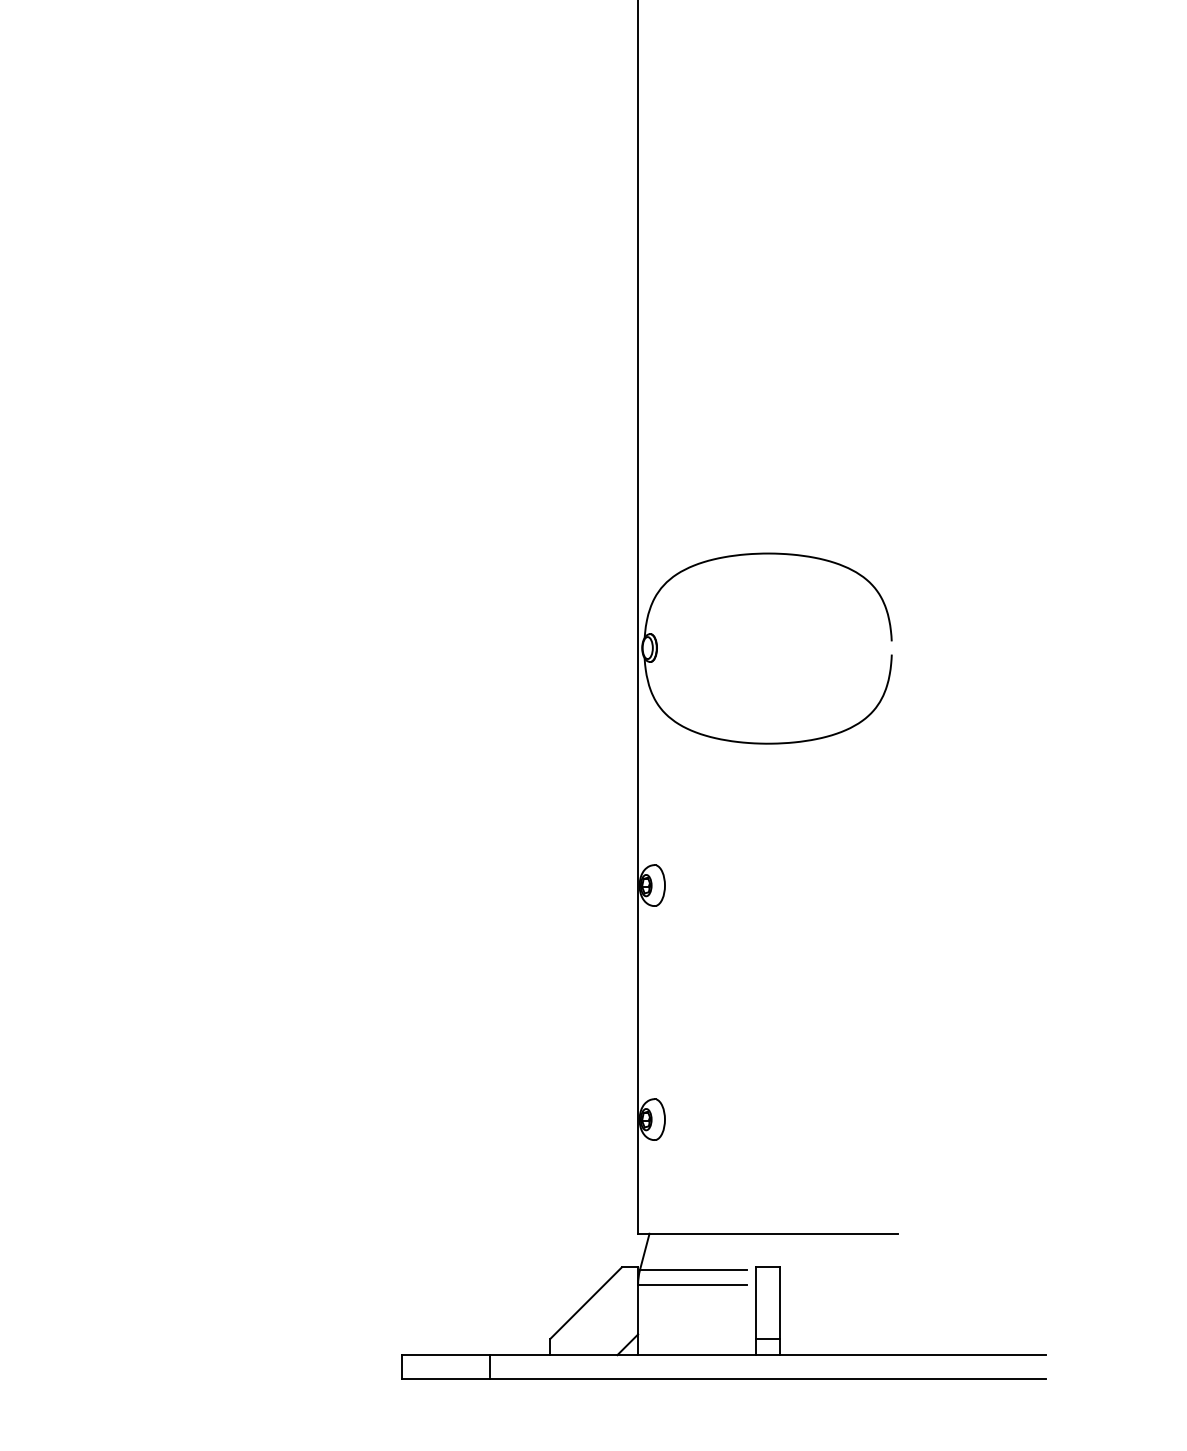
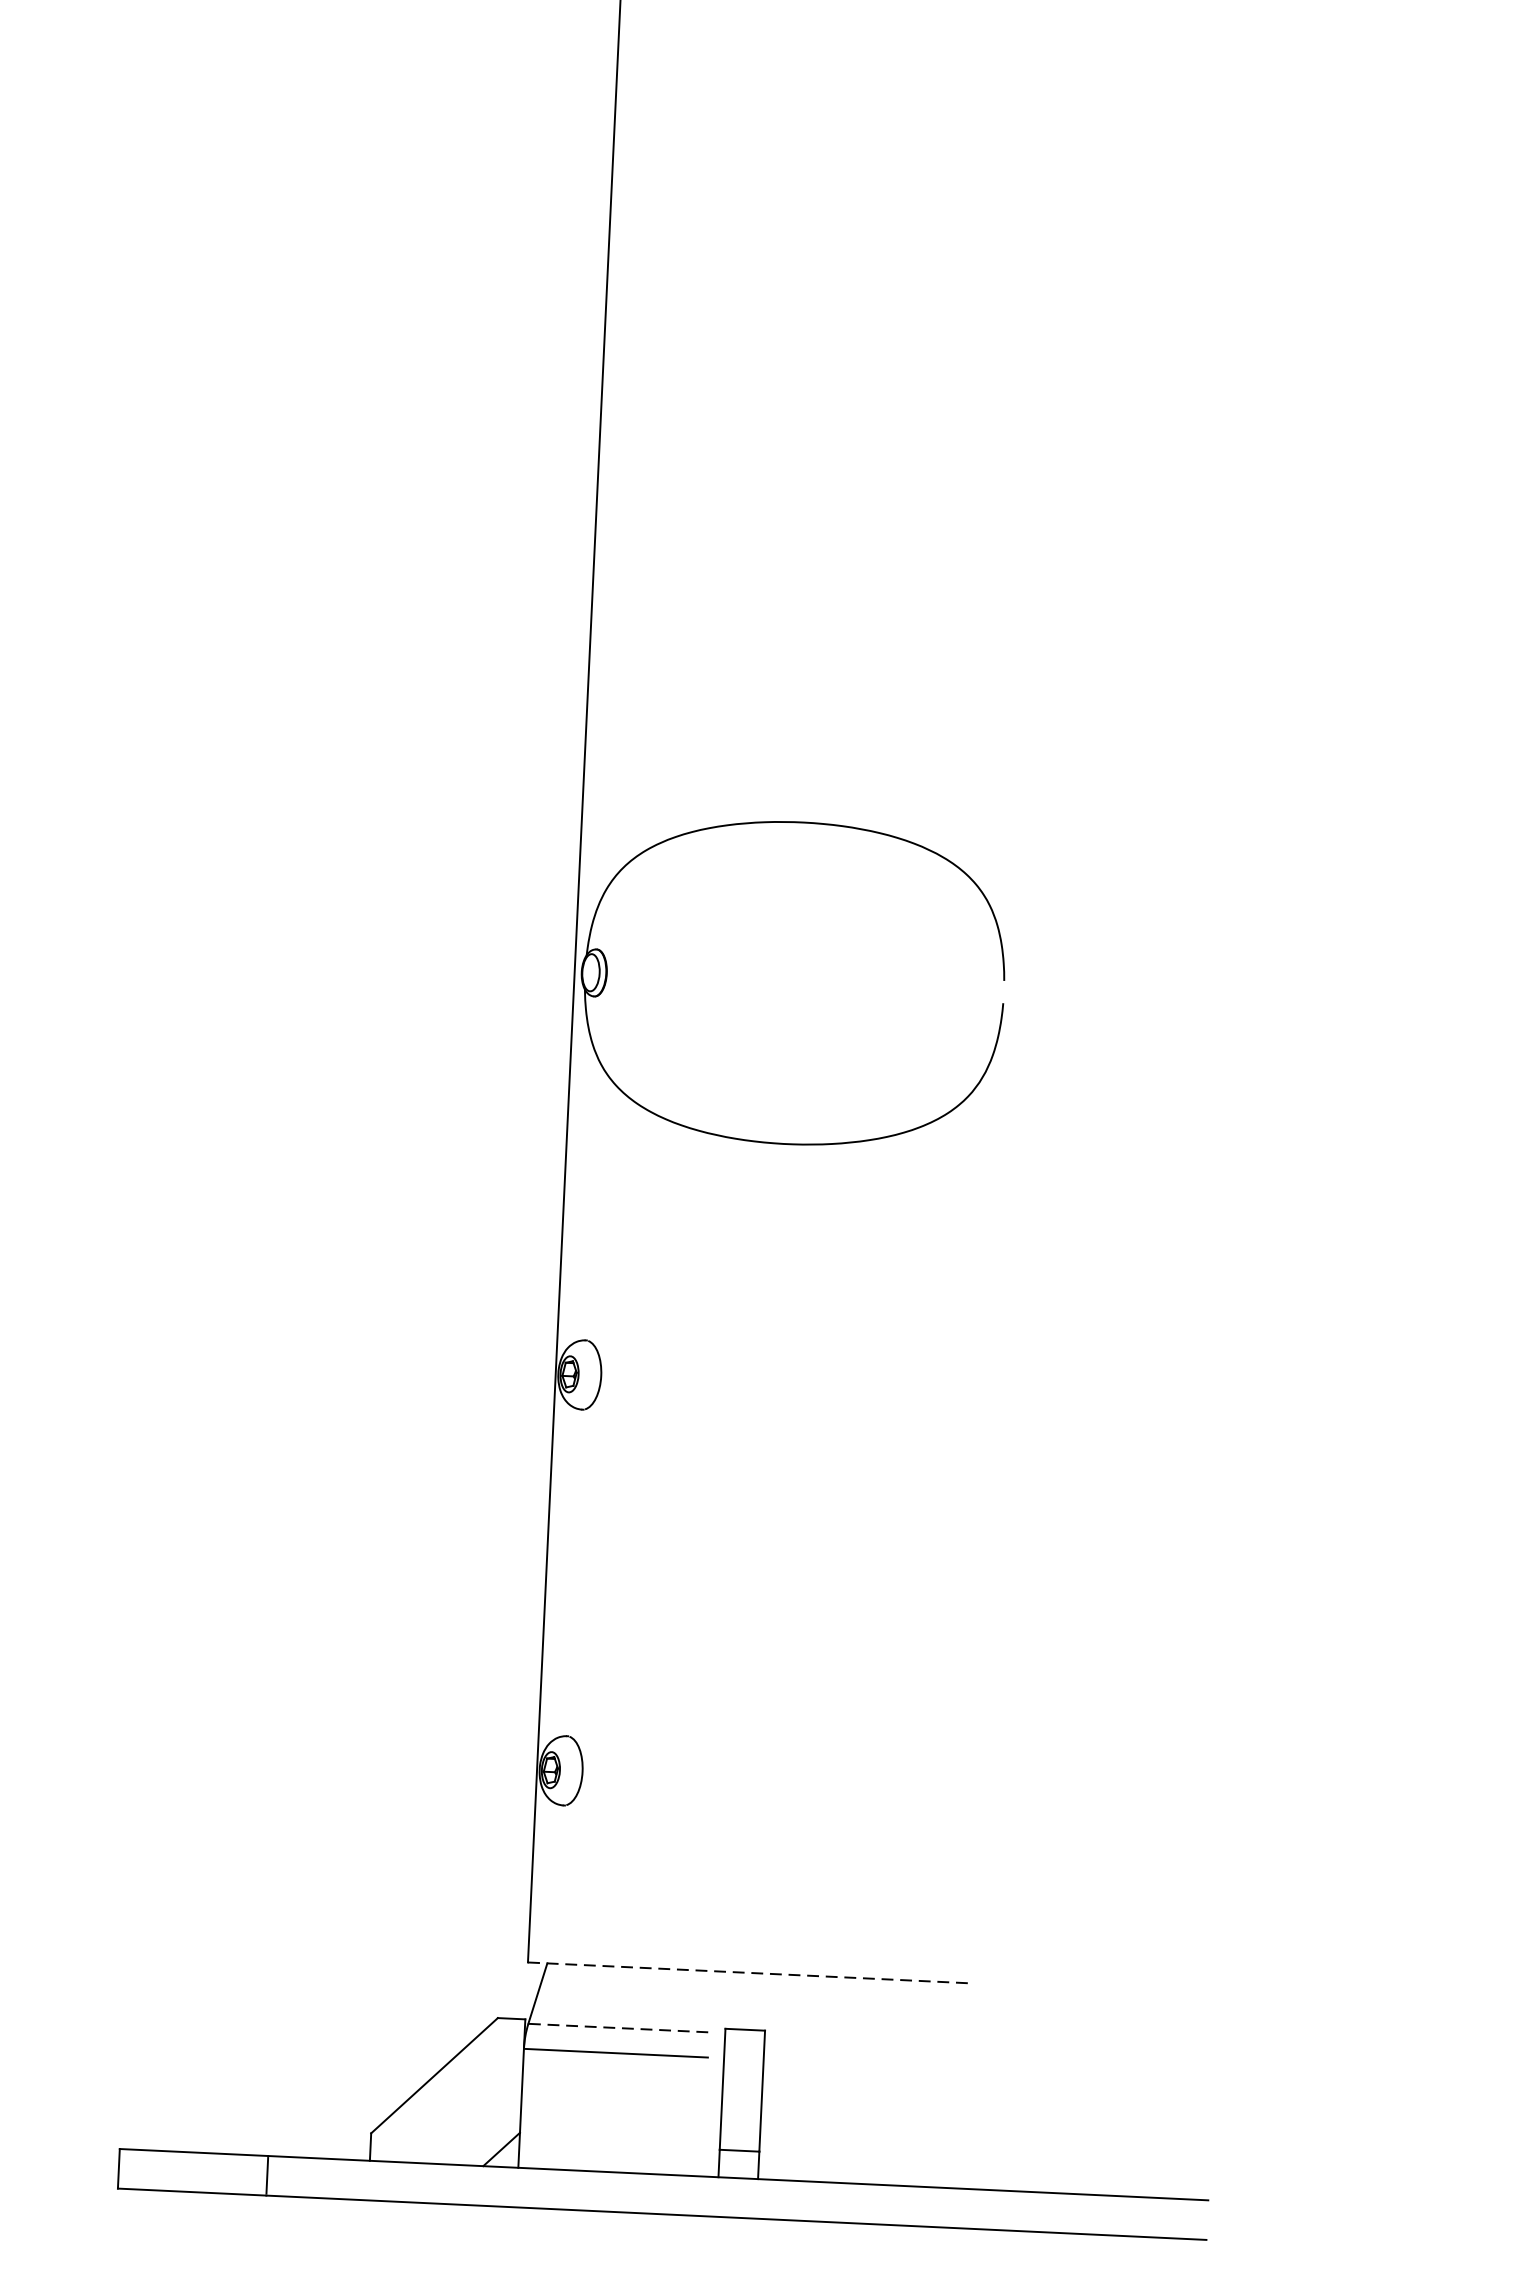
line: (767, 1233) -> (746, 1972), solid -> dashed
line: (694, 1269) -> (620, 2027), solid -> dashed

